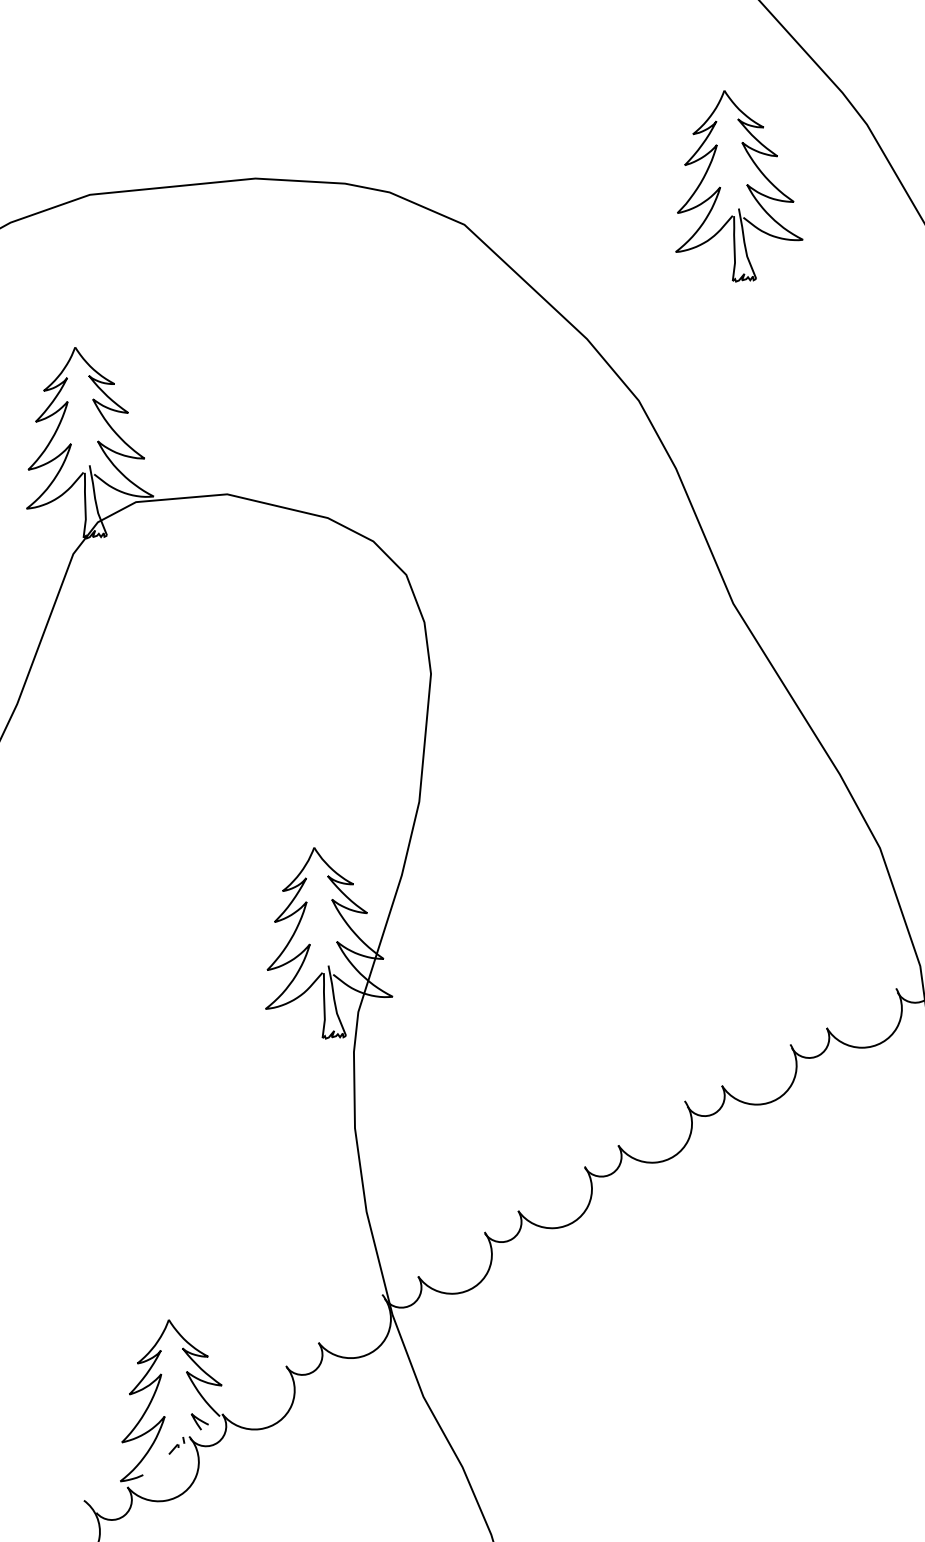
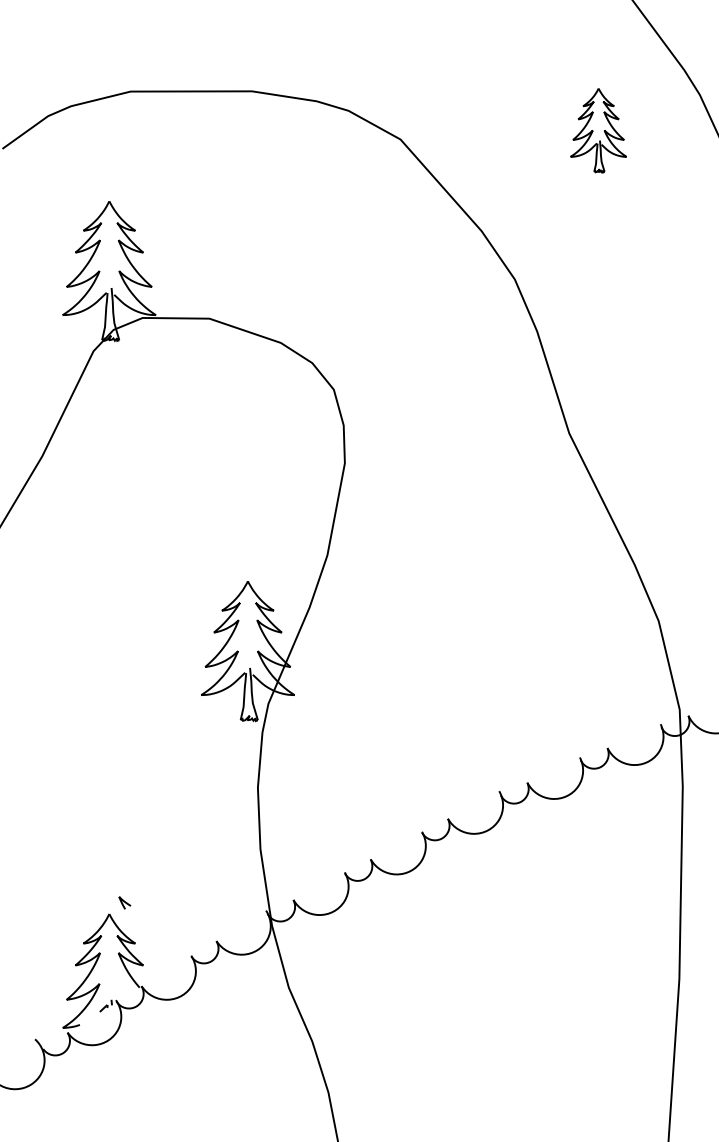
part: (733, 186) -> (598, 130), size x0.6
curve: (199, 1420) -> (124, 902), moved

